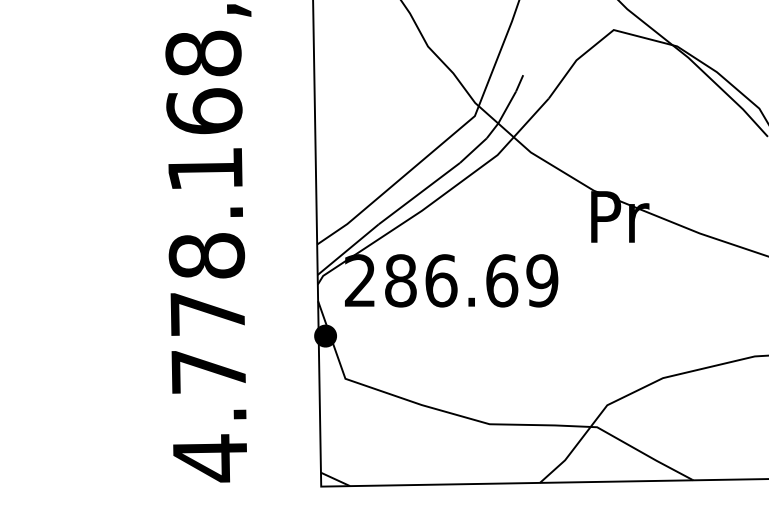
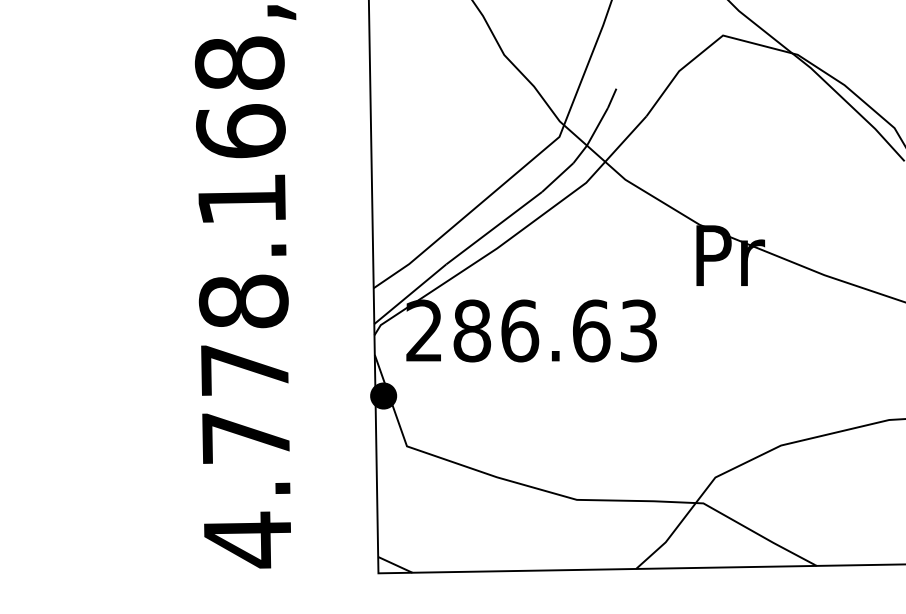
text: (541, 280) -> (638, 330), 286.69 -> 286.63

